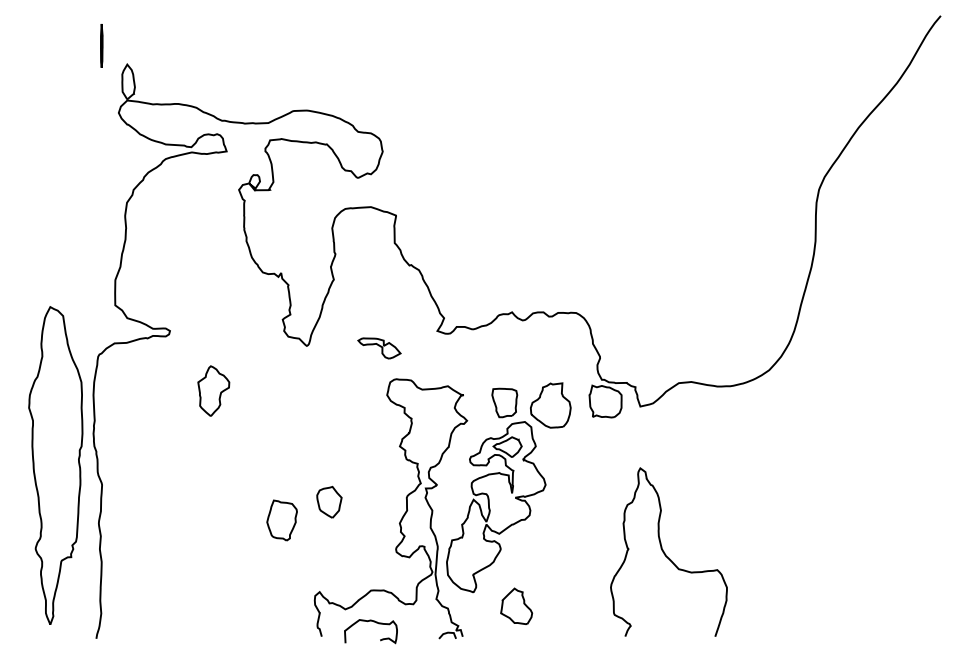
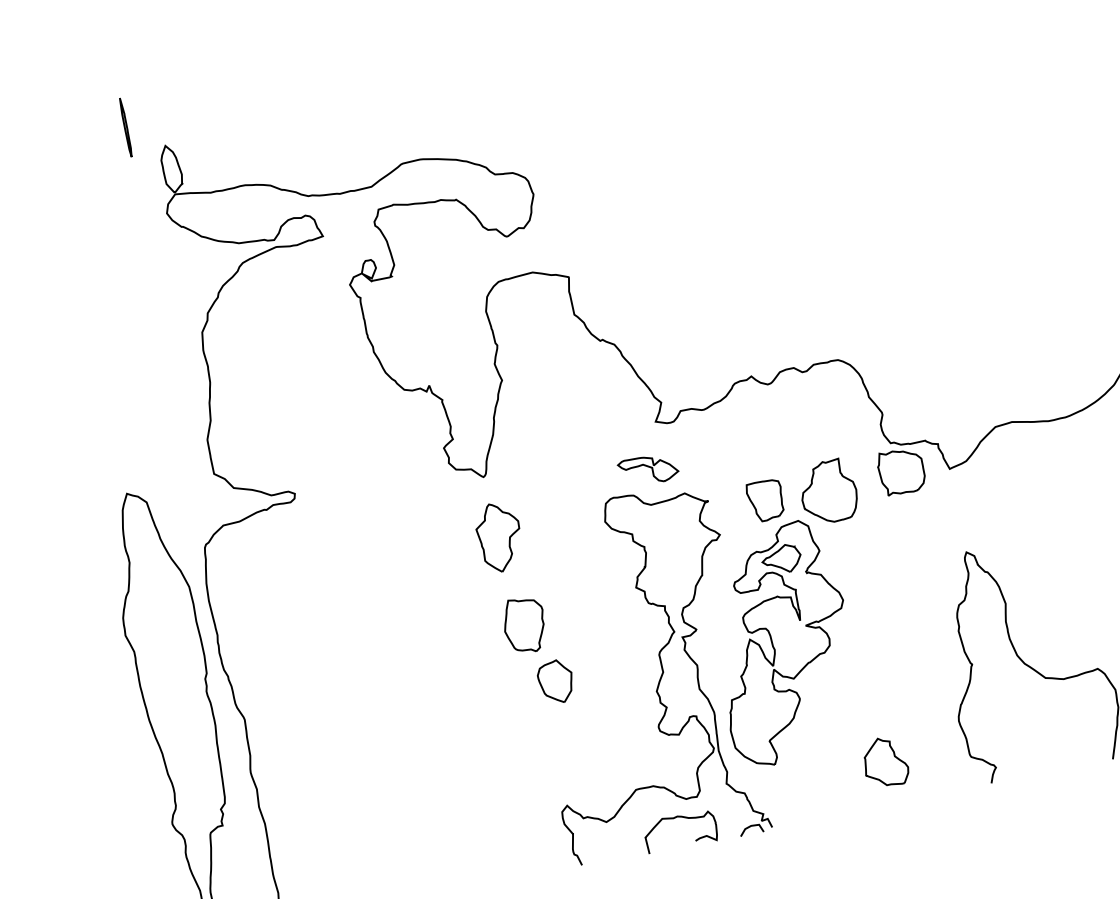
part: (379, 348) -> (648, 470), moved
part: (213, 390) -> (499, 536), moved
part: (281, 520) -> (523, 625), moved
part: (516, 605) -> (884, 761), moved
curve: (367, 622) -> (673, 820), moved

